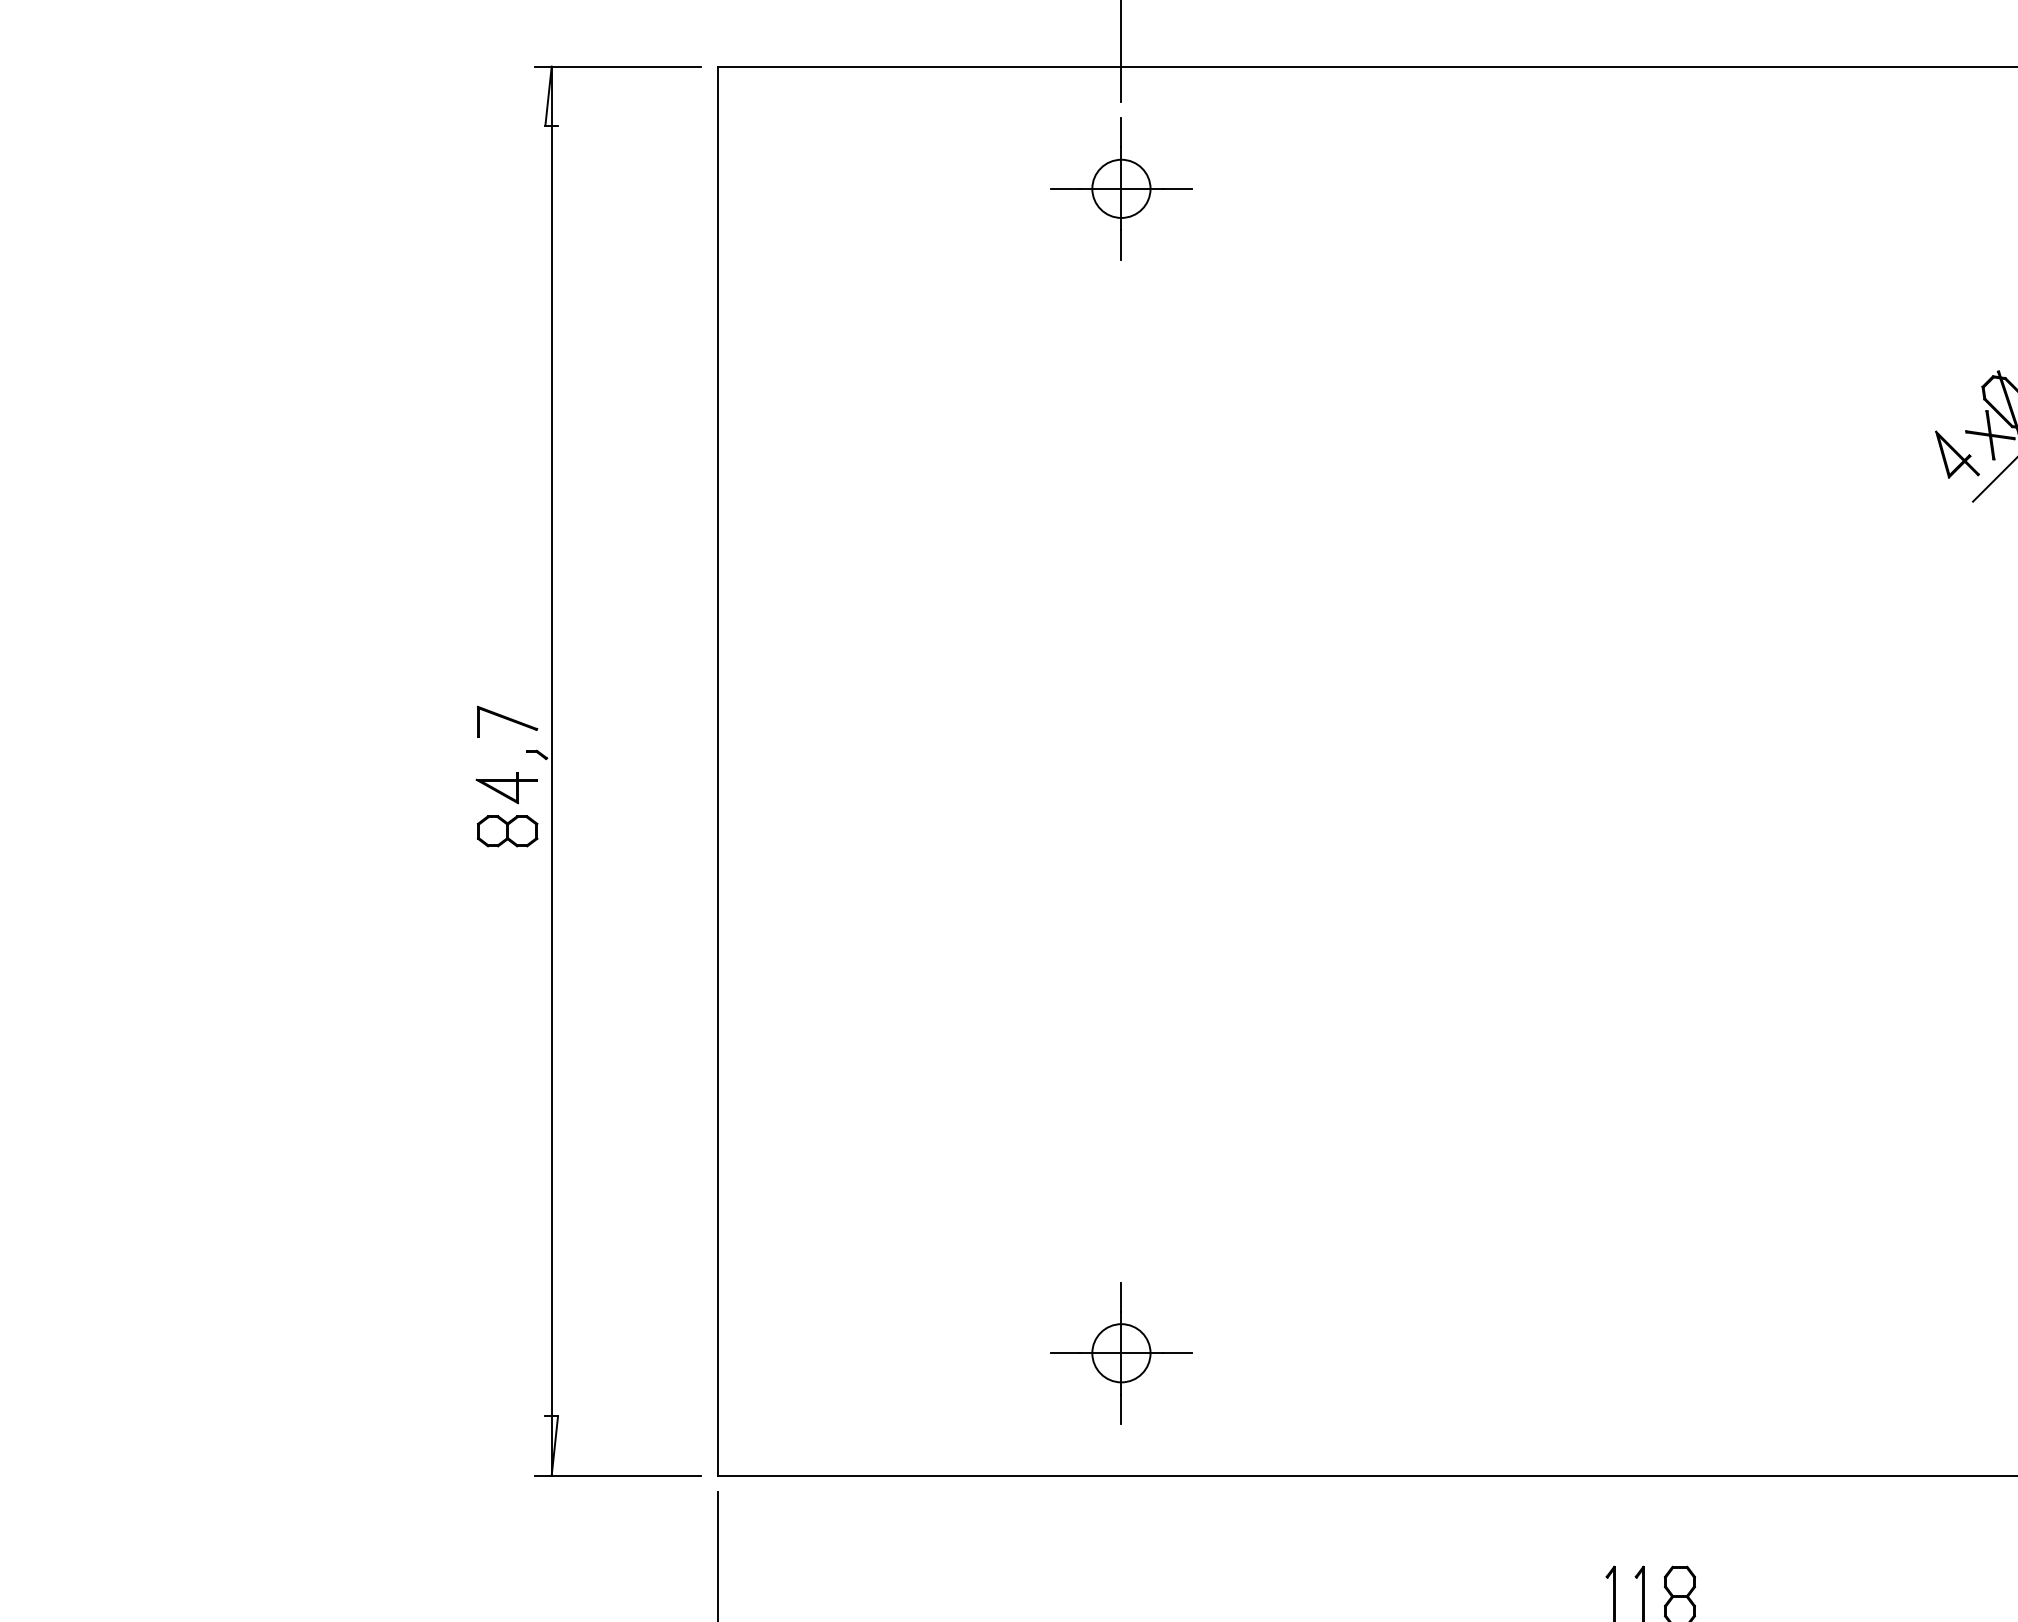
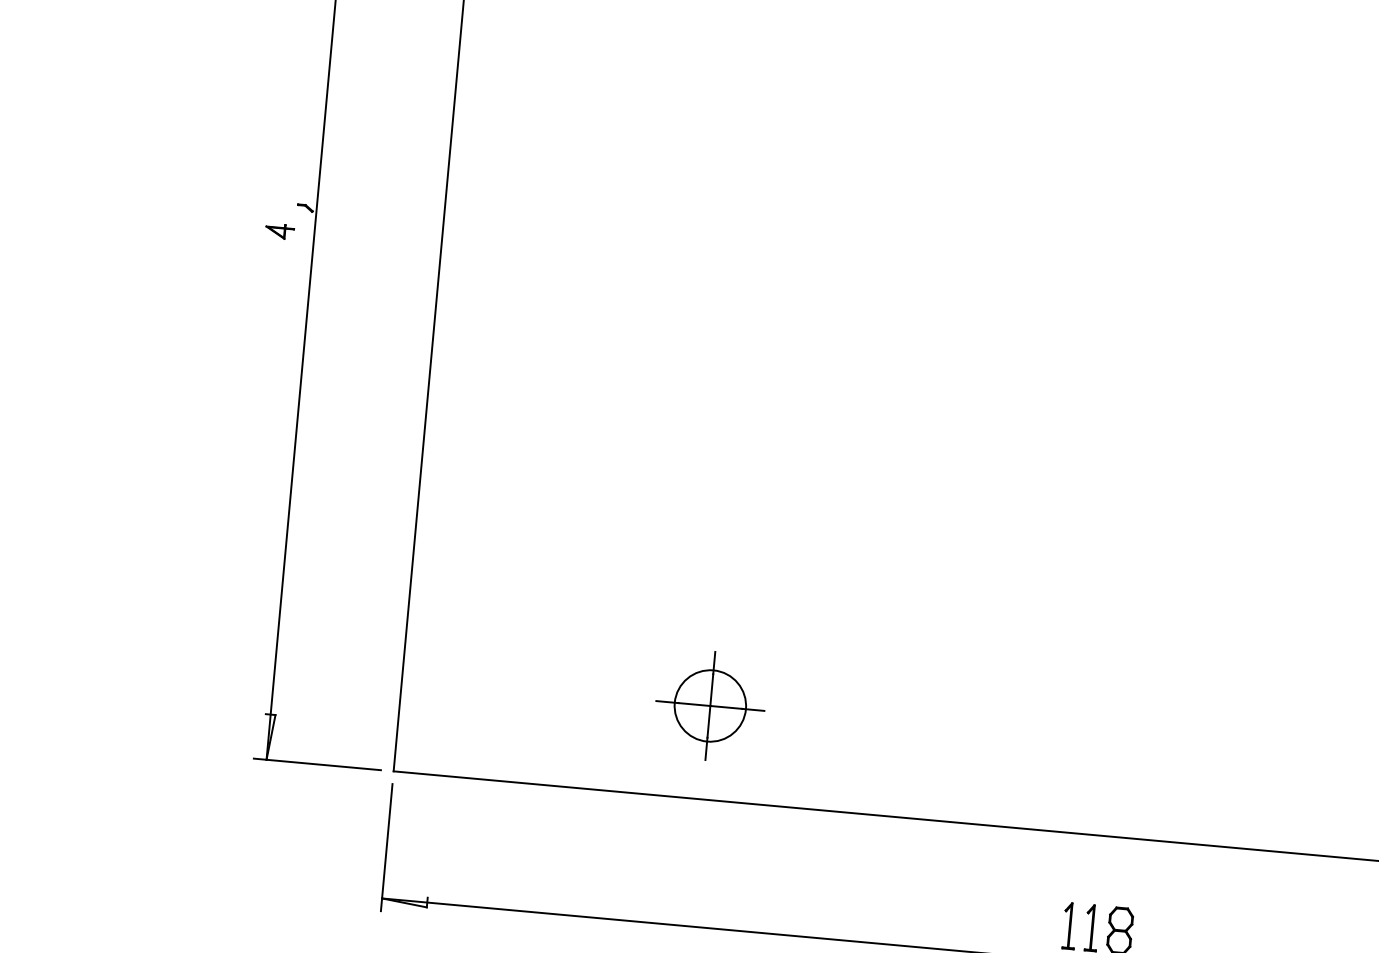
part: (507, 721) -> (285, 180), removed
part: (506, 788) -> (279, 231), size x0.6
part: (507, 831) -> (277, 264), removed
circle: (1121, 1353) -> (710, 706), size x1.6

